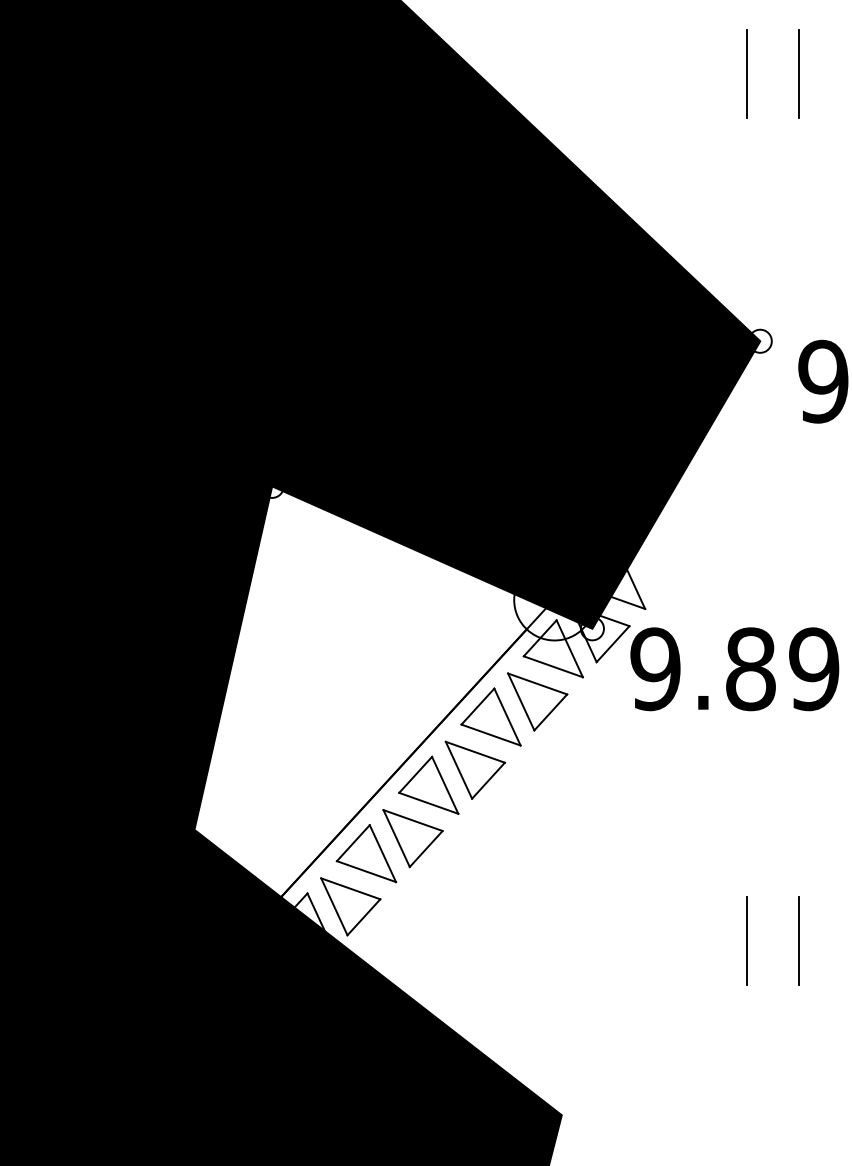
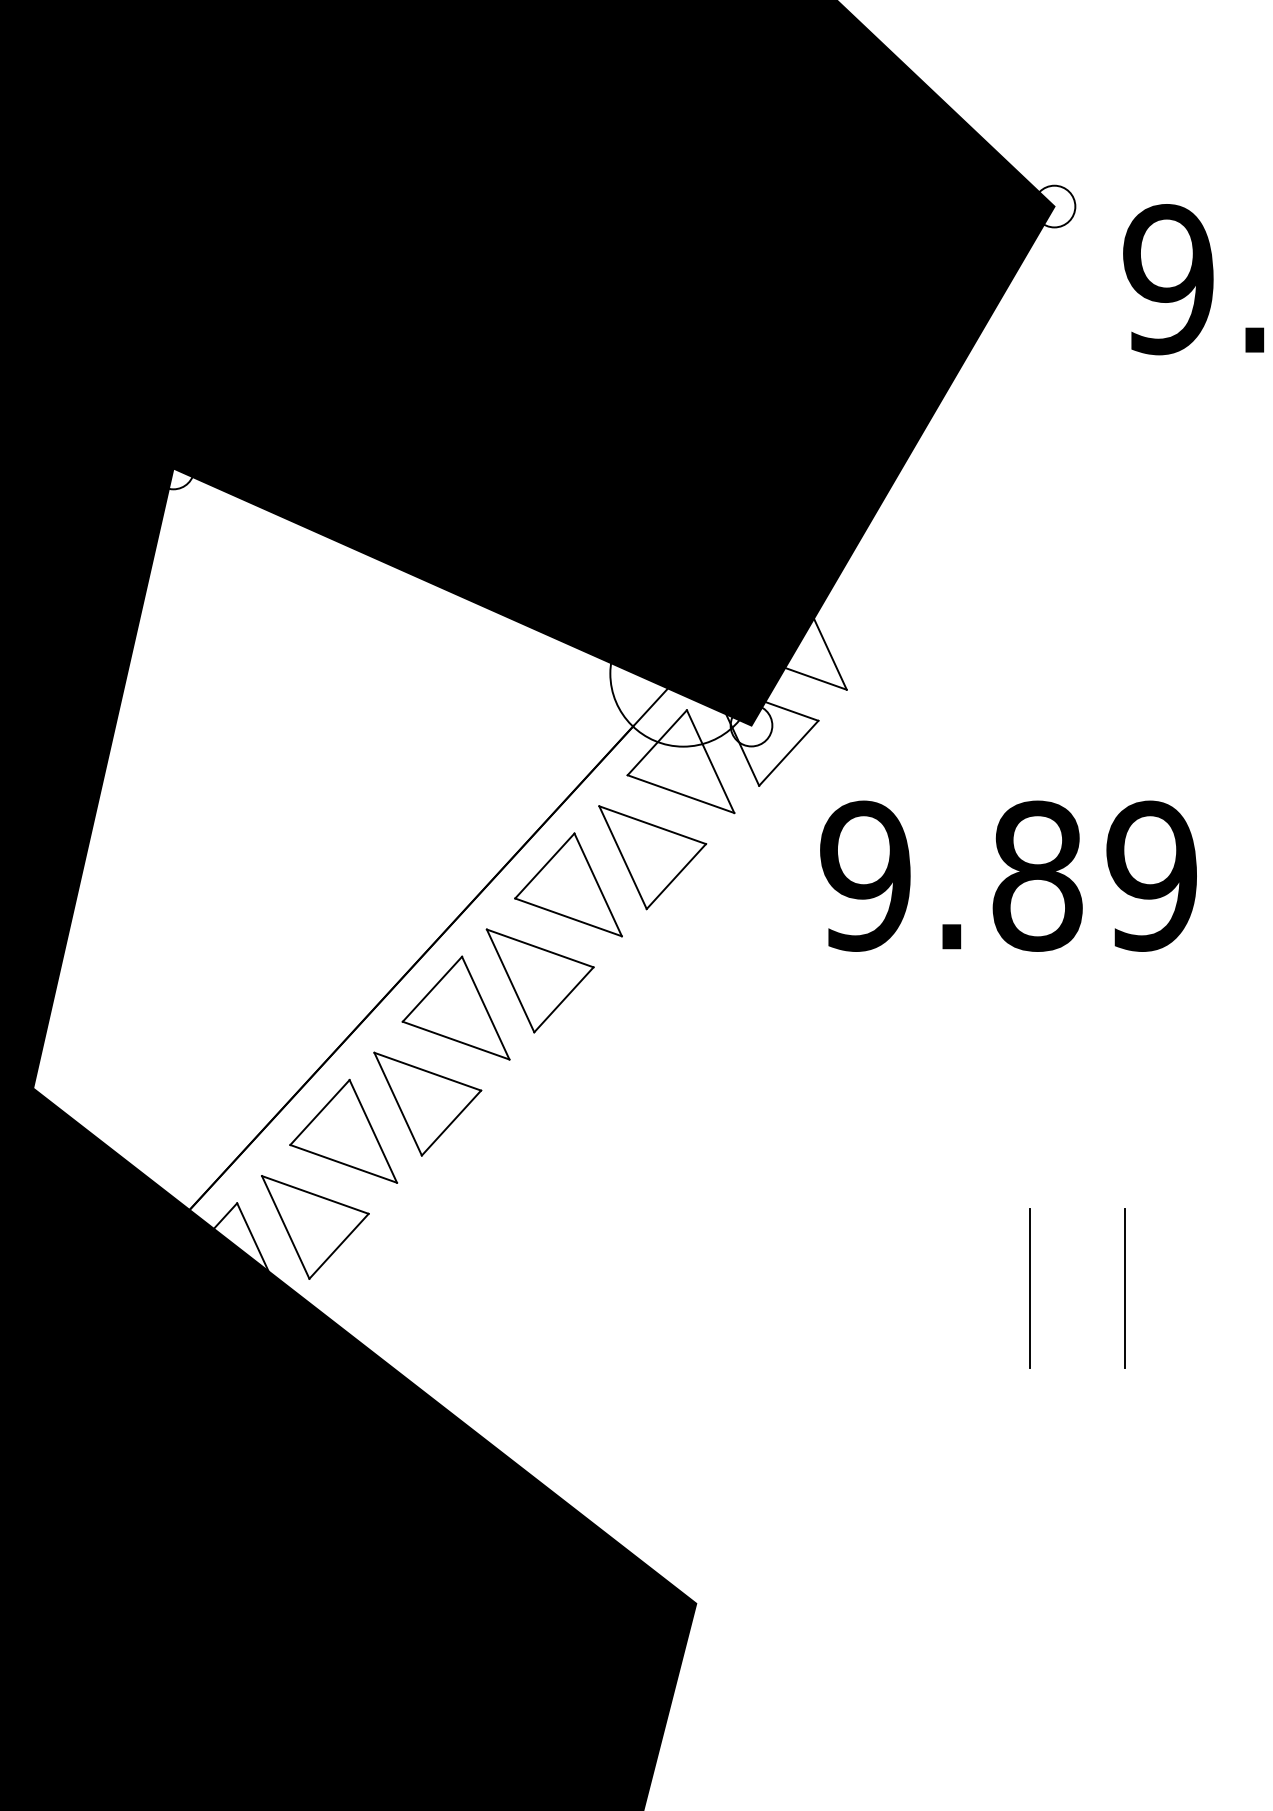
text: (734, 669) -> (1007, 876), moved

